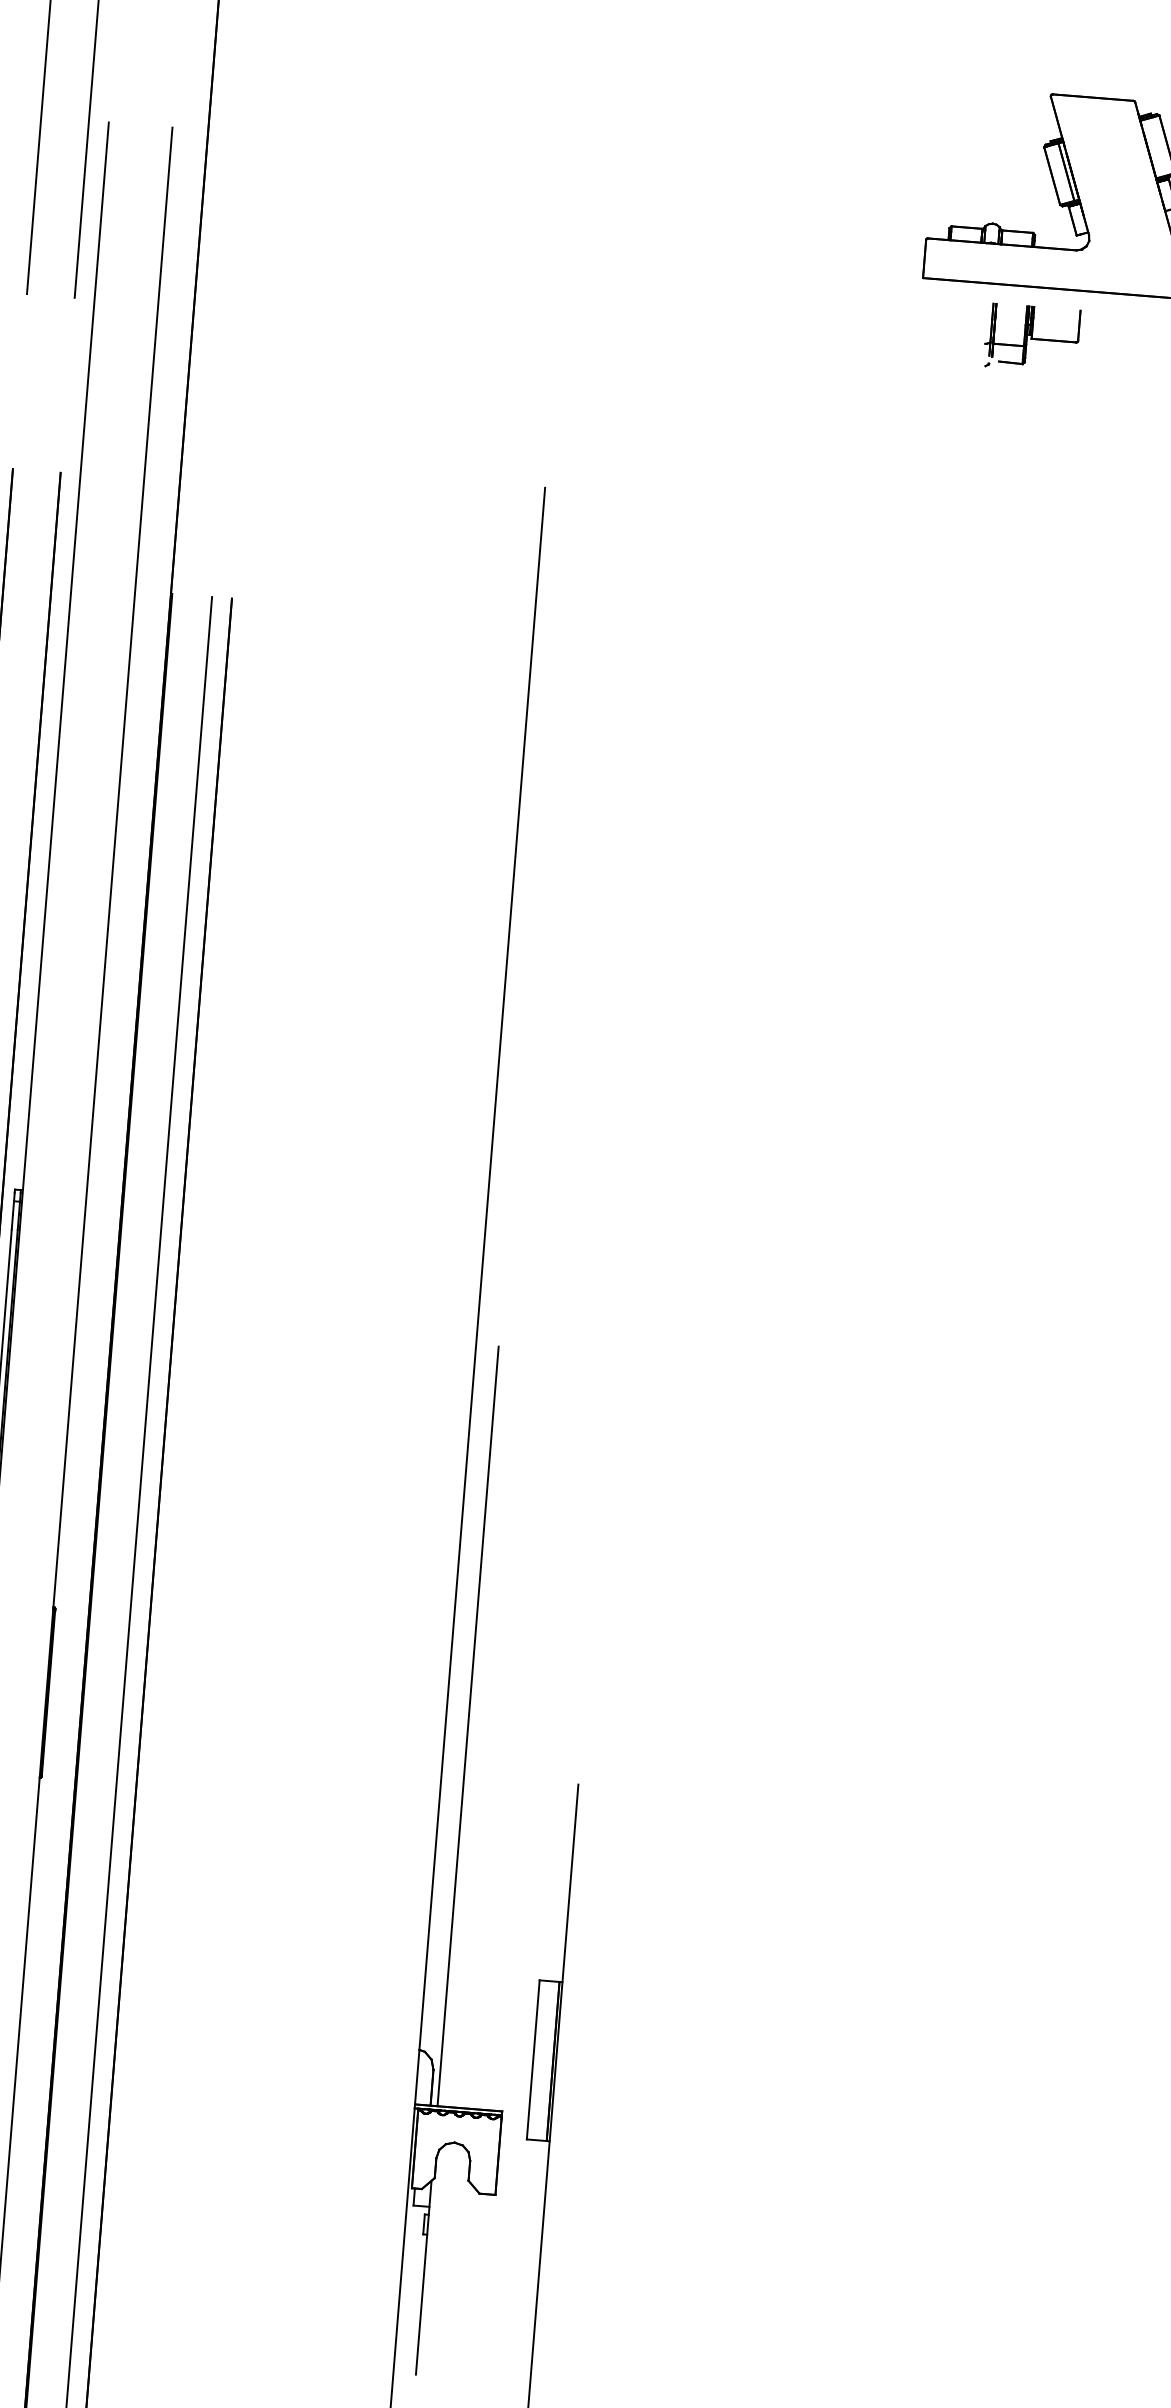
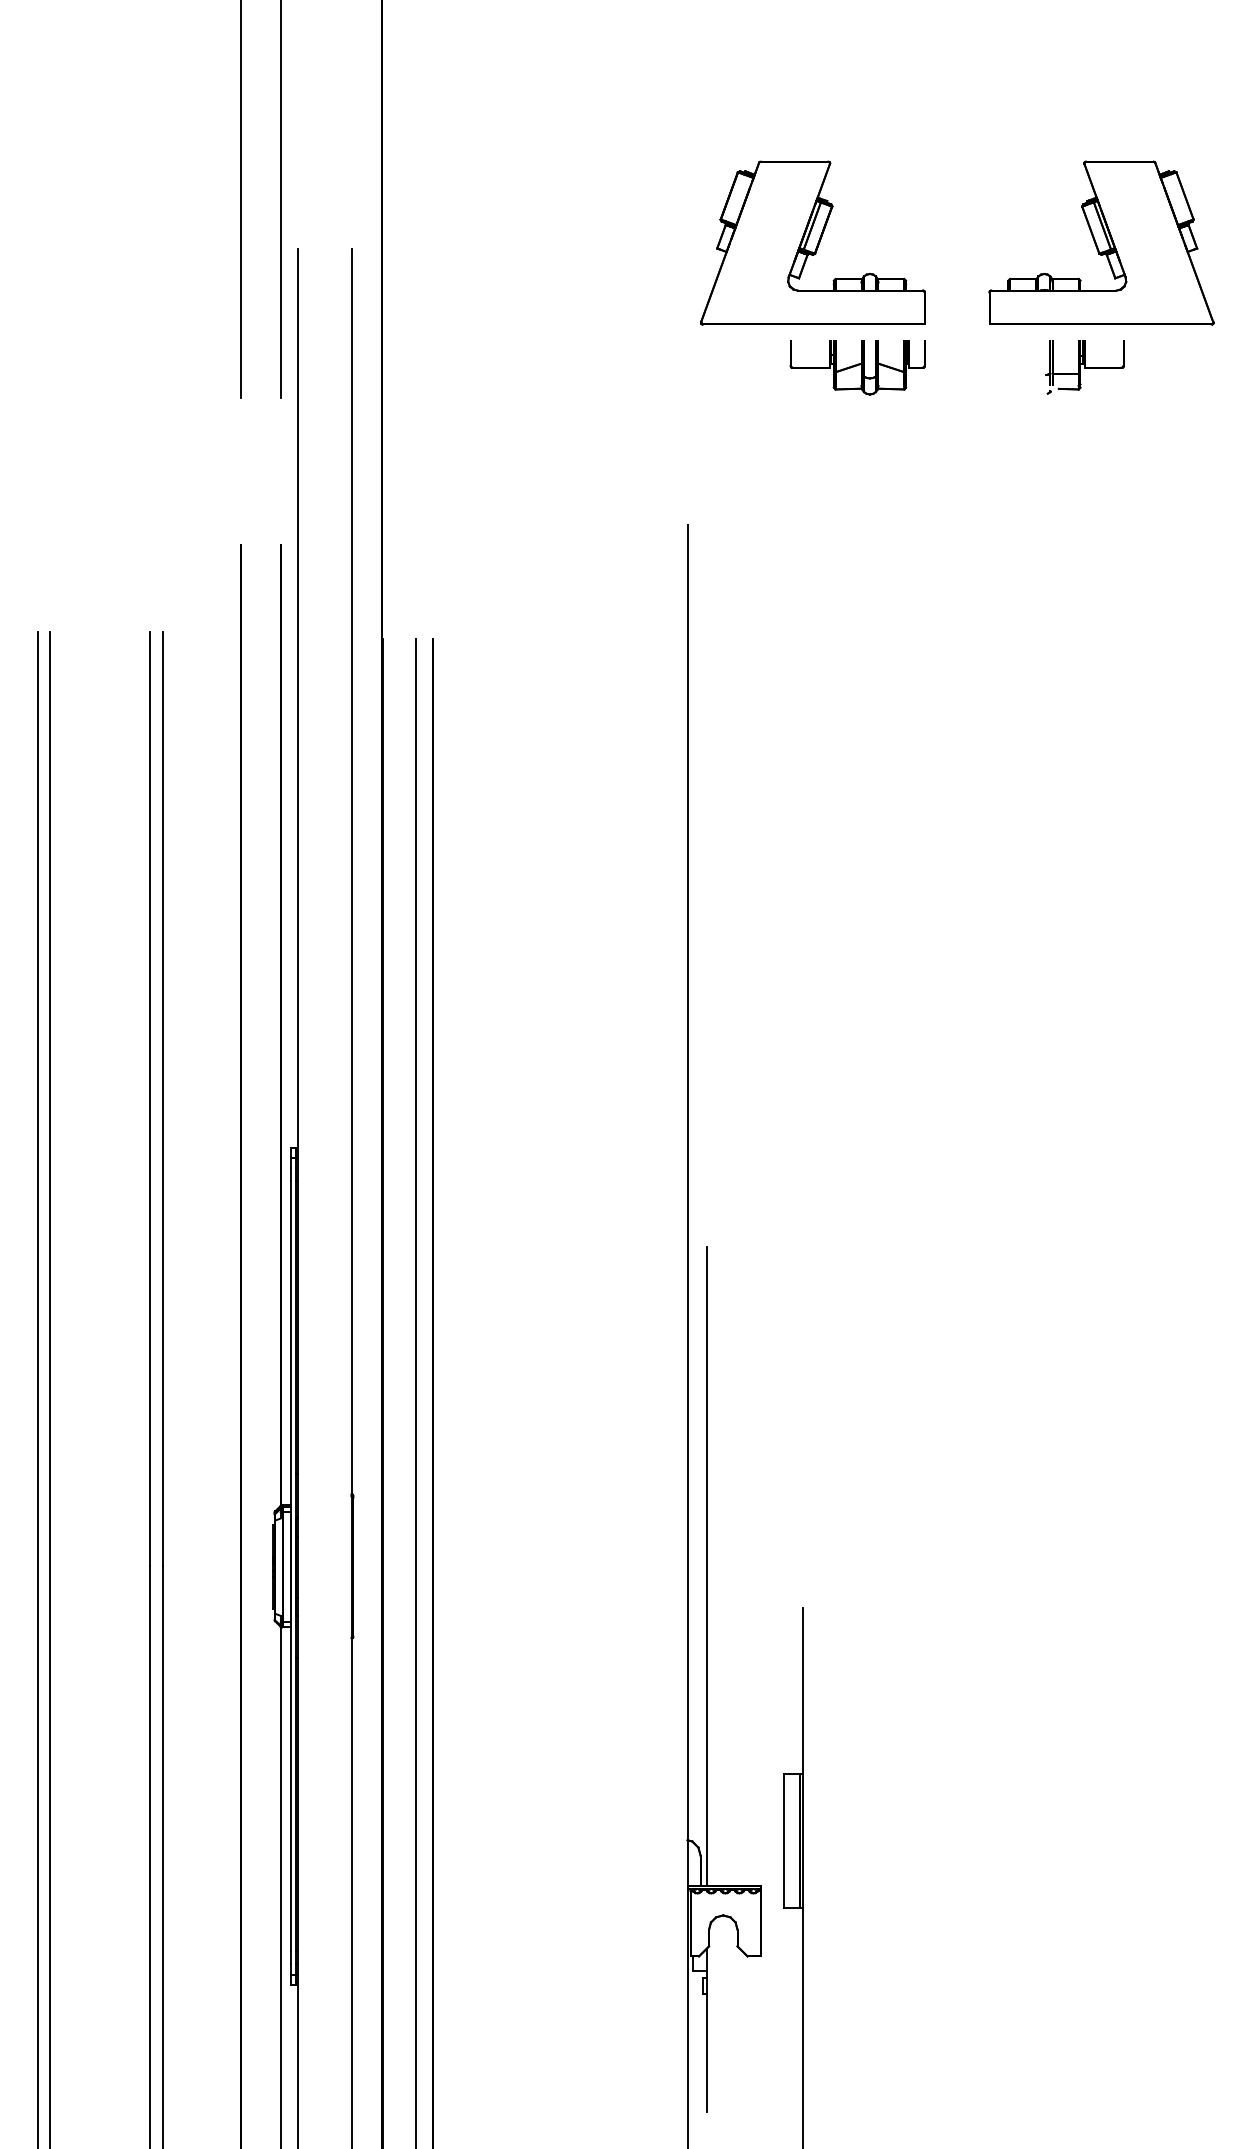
part: (705, 198) -> (802, 272), added

